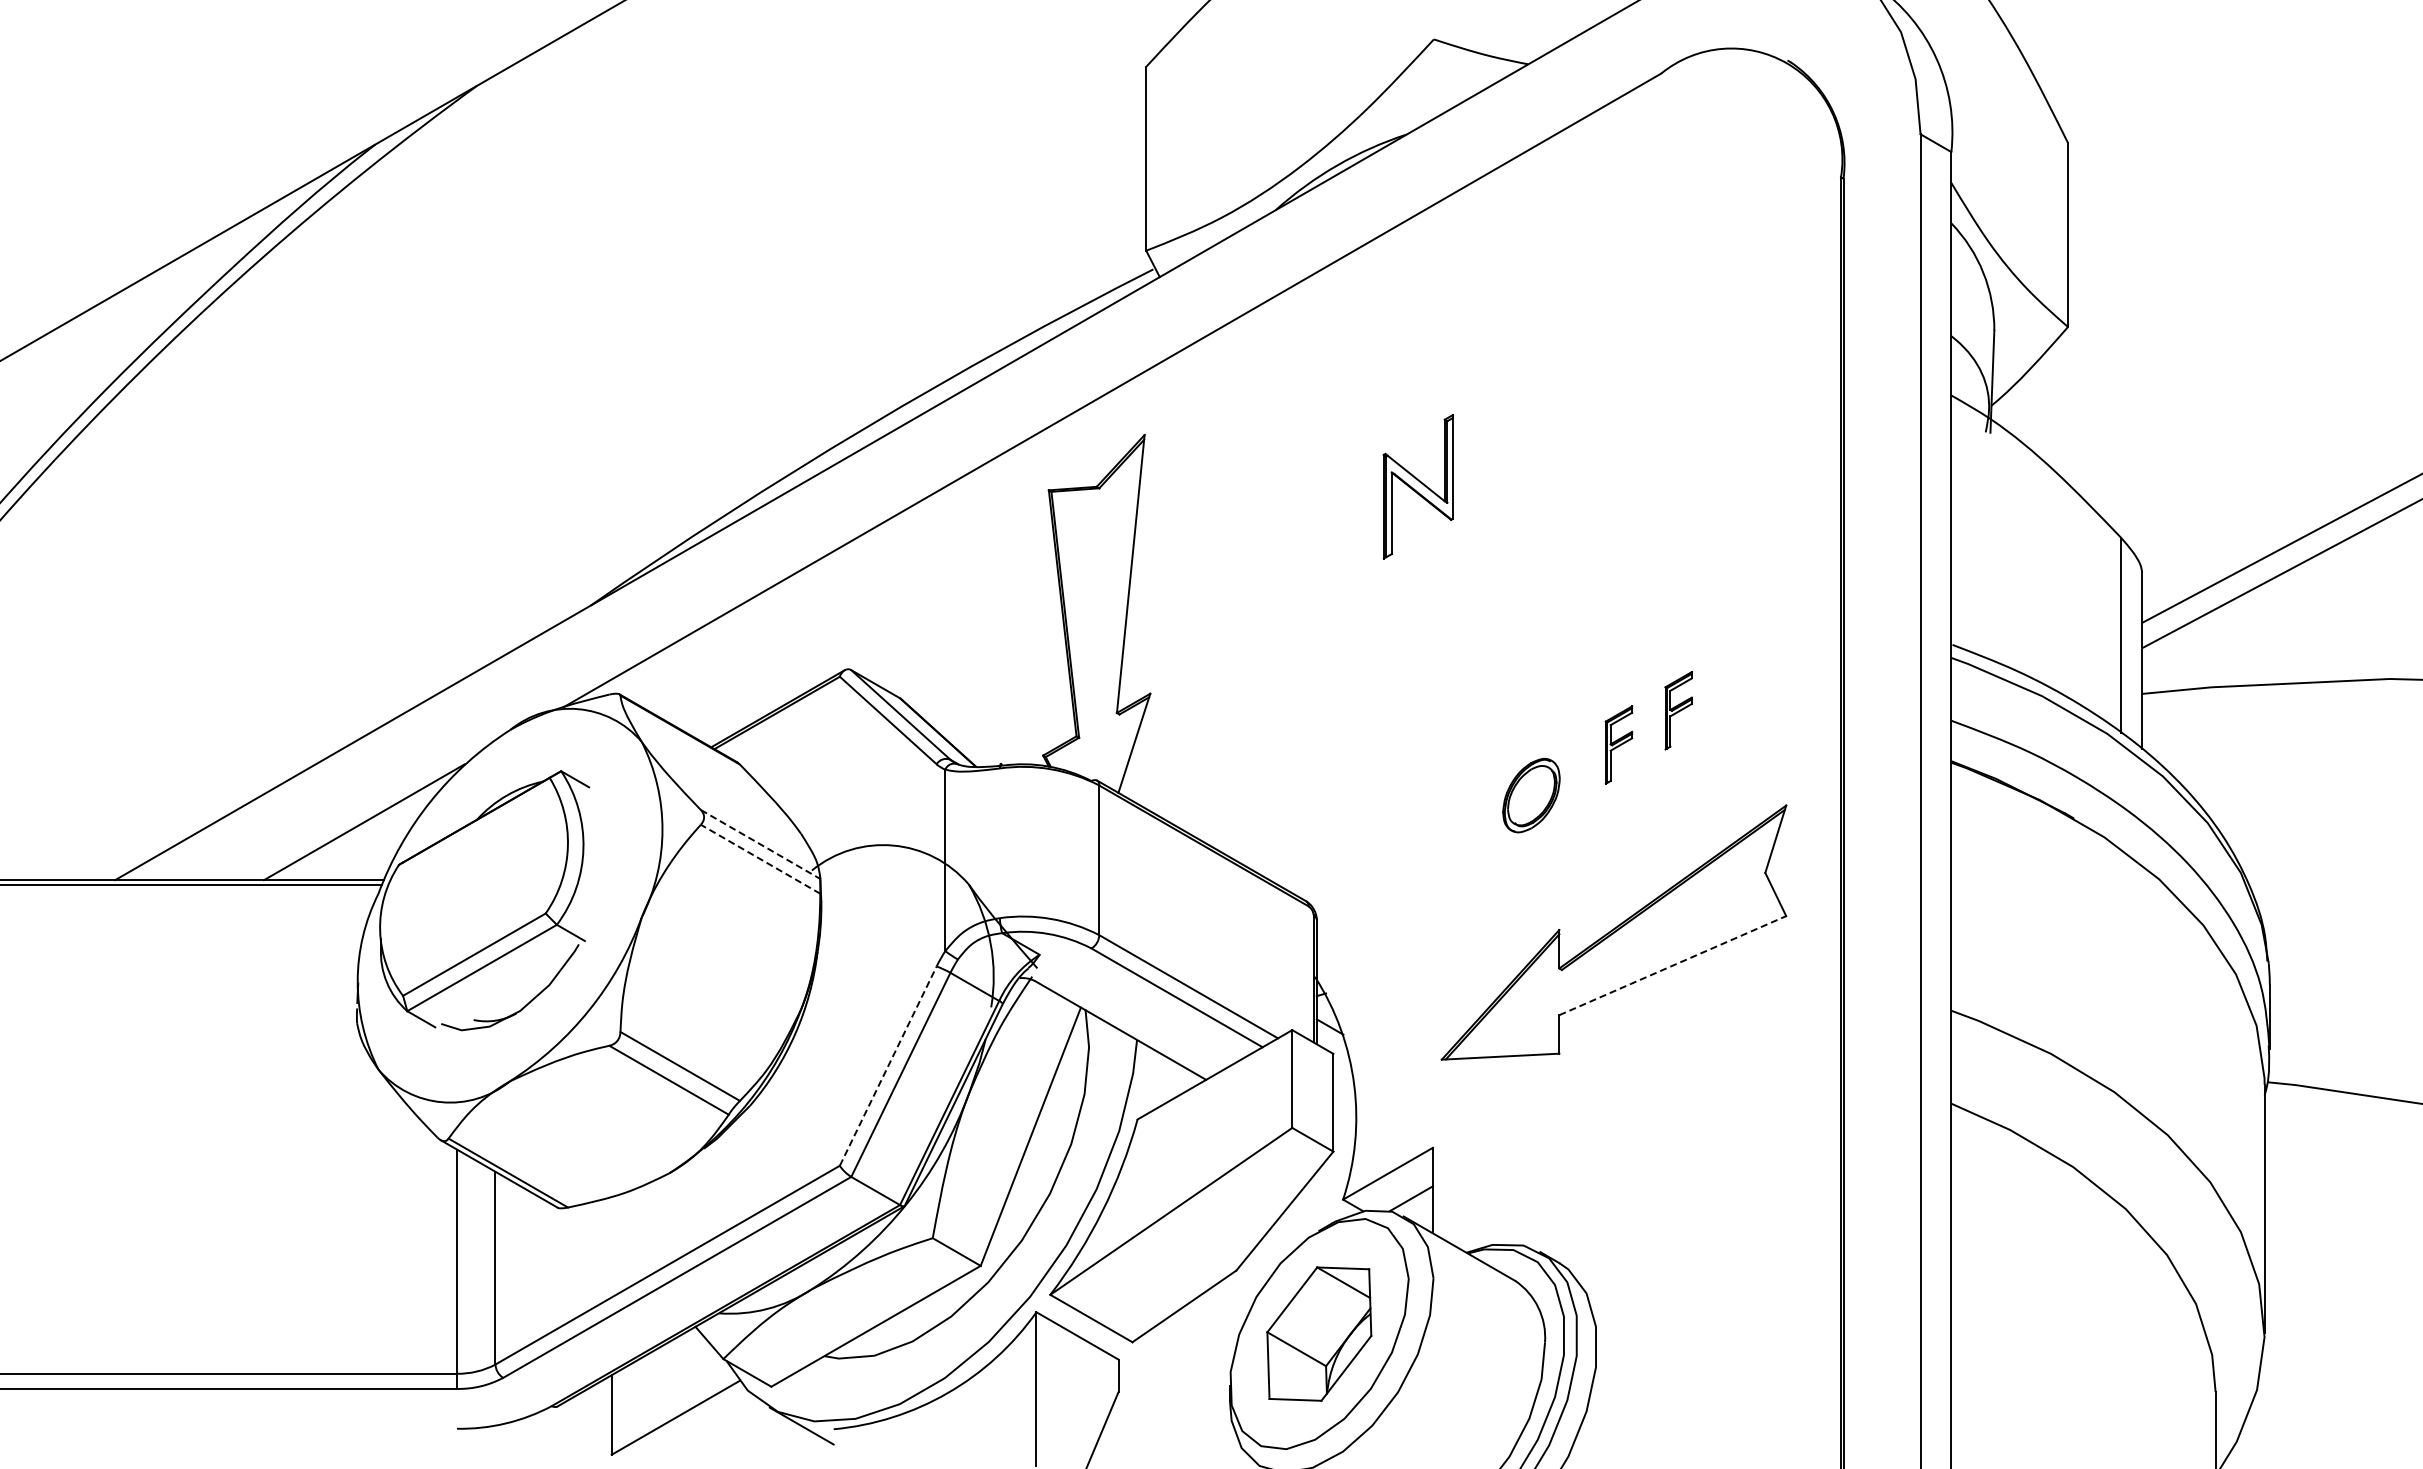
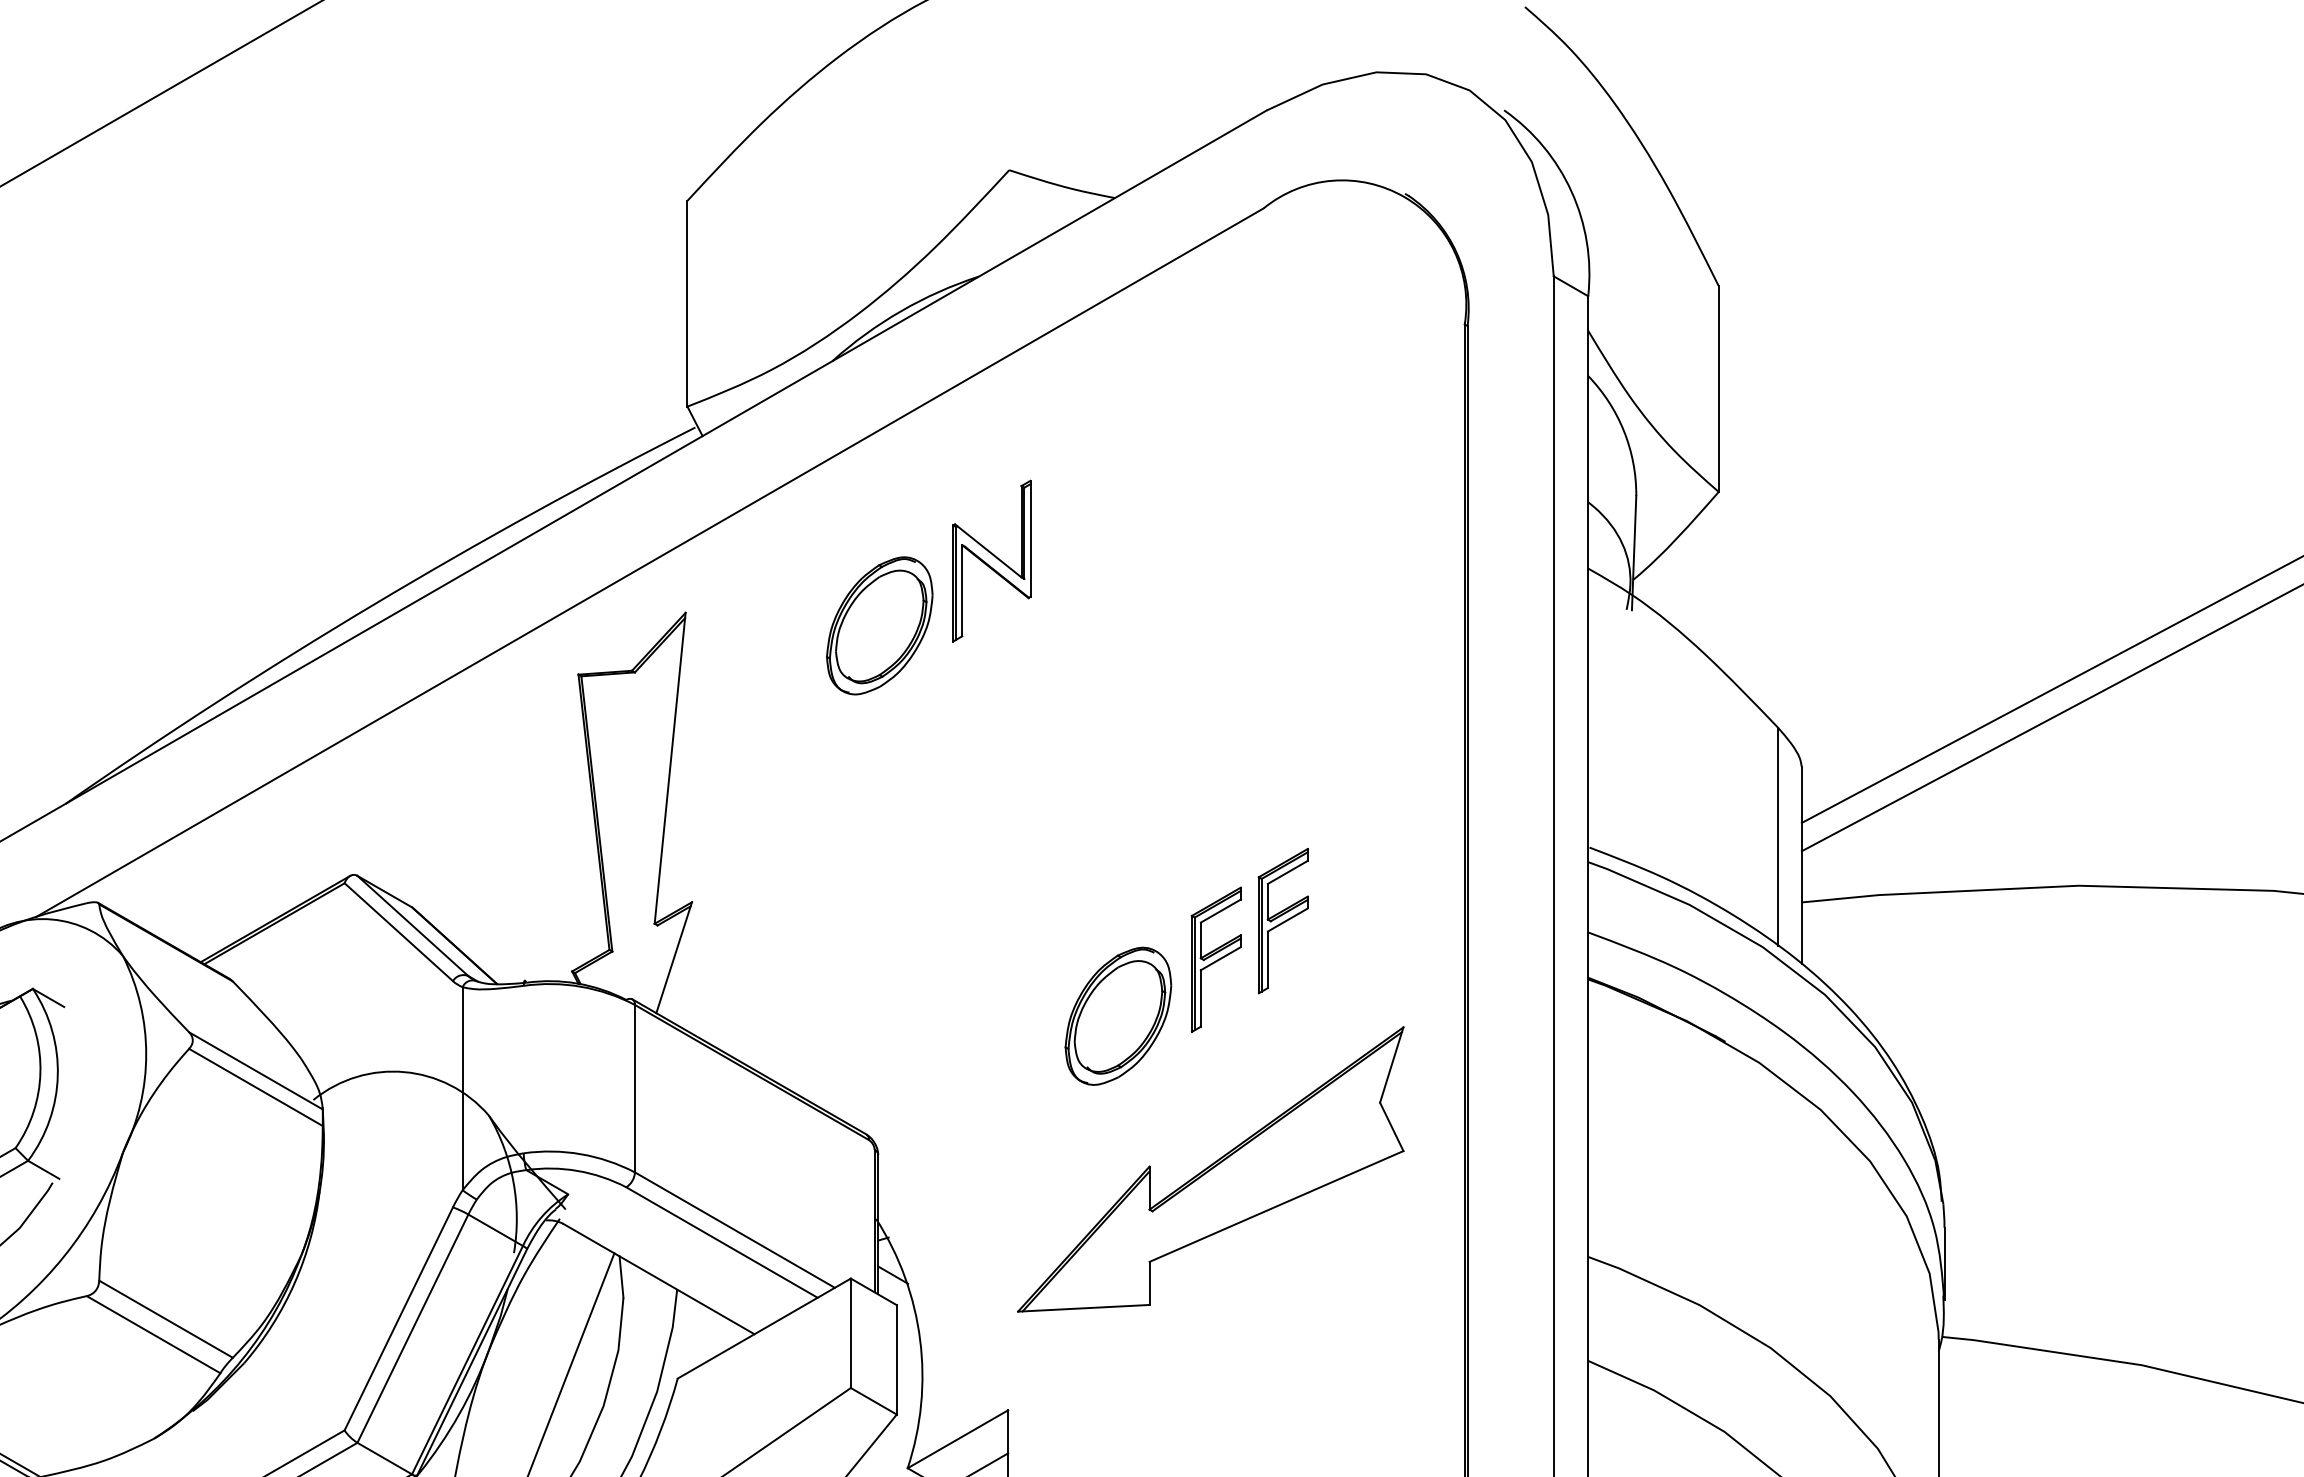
part: (1317, 446) -> (879, 625), added
part: (1417, 486) -> (990, 560), moved
part: (1678, 710) -> (1282, 920), size x1.67
part: (1618, 744) -> (1215, 959), size x1.67
part: (1531, 795) -> (1118, 1016), size x1.67
line: (760, 844) -> (255, 1070), dashed -> solid
line: (760, 859) -> (255, 1087), dashed -> solid
line: (1672, 965) -> (1276, 1206), dashed -> solid
line: (888, 1066) -> (399, 1319), dashed -> solid

